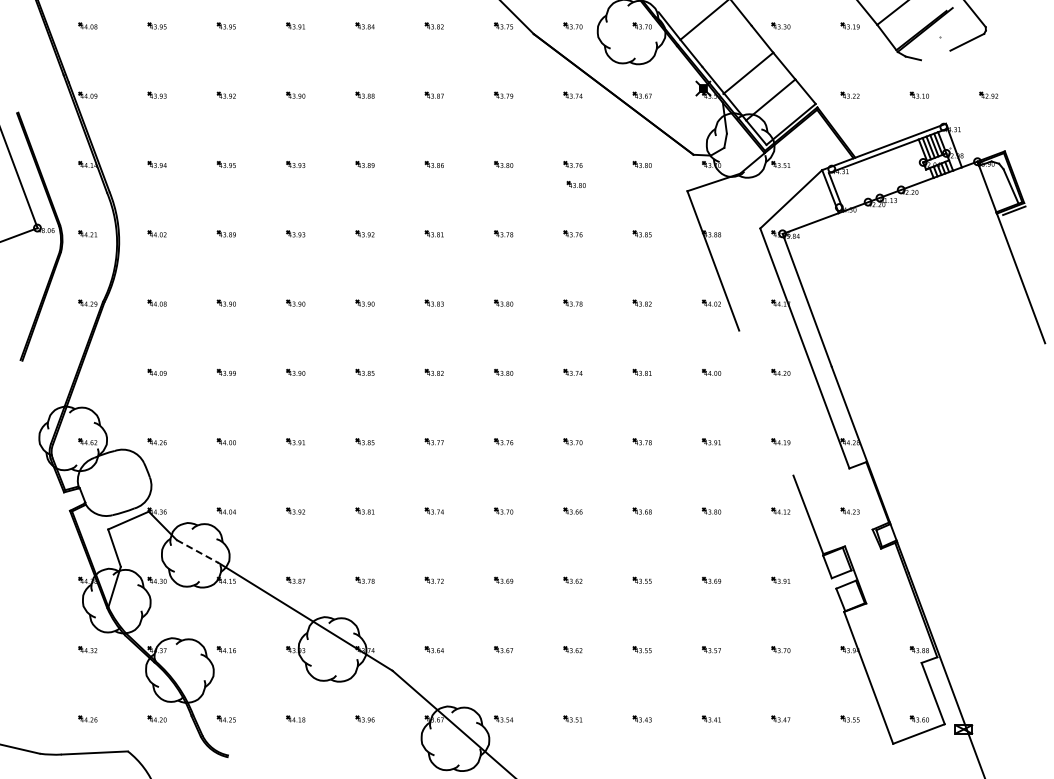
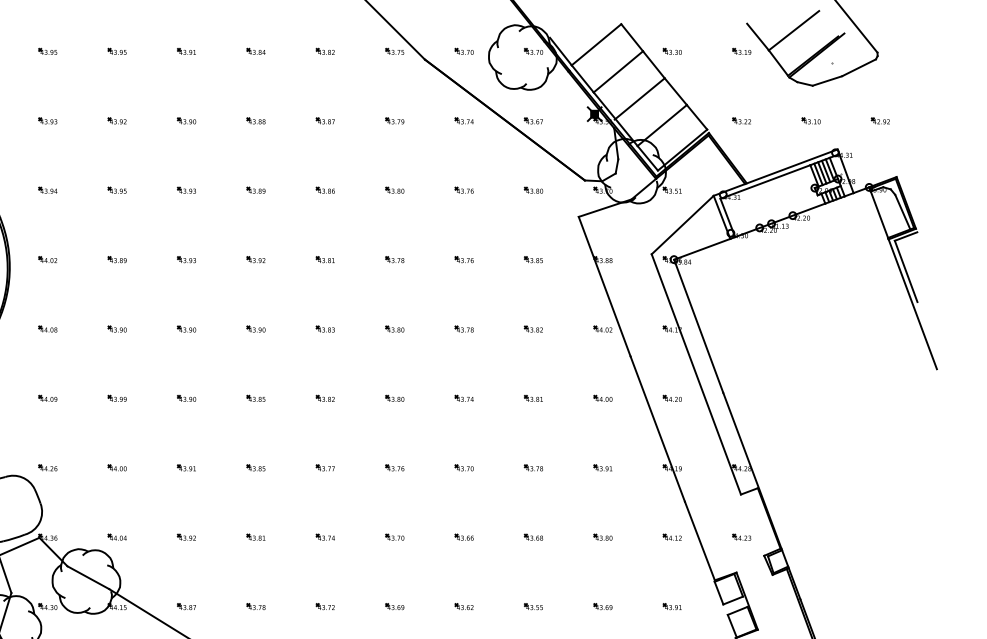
line: (726, 45) -> (617, 71), added
line: (935, 55) -> (827, 81), added
part: (575, 184) -> (466, 210), removed
line: (1014, 245) -> (906, 271), added
line: (766, 402) -> (657, 428), added
line: (197, 551) -> (88, 577), dashed -> solid

